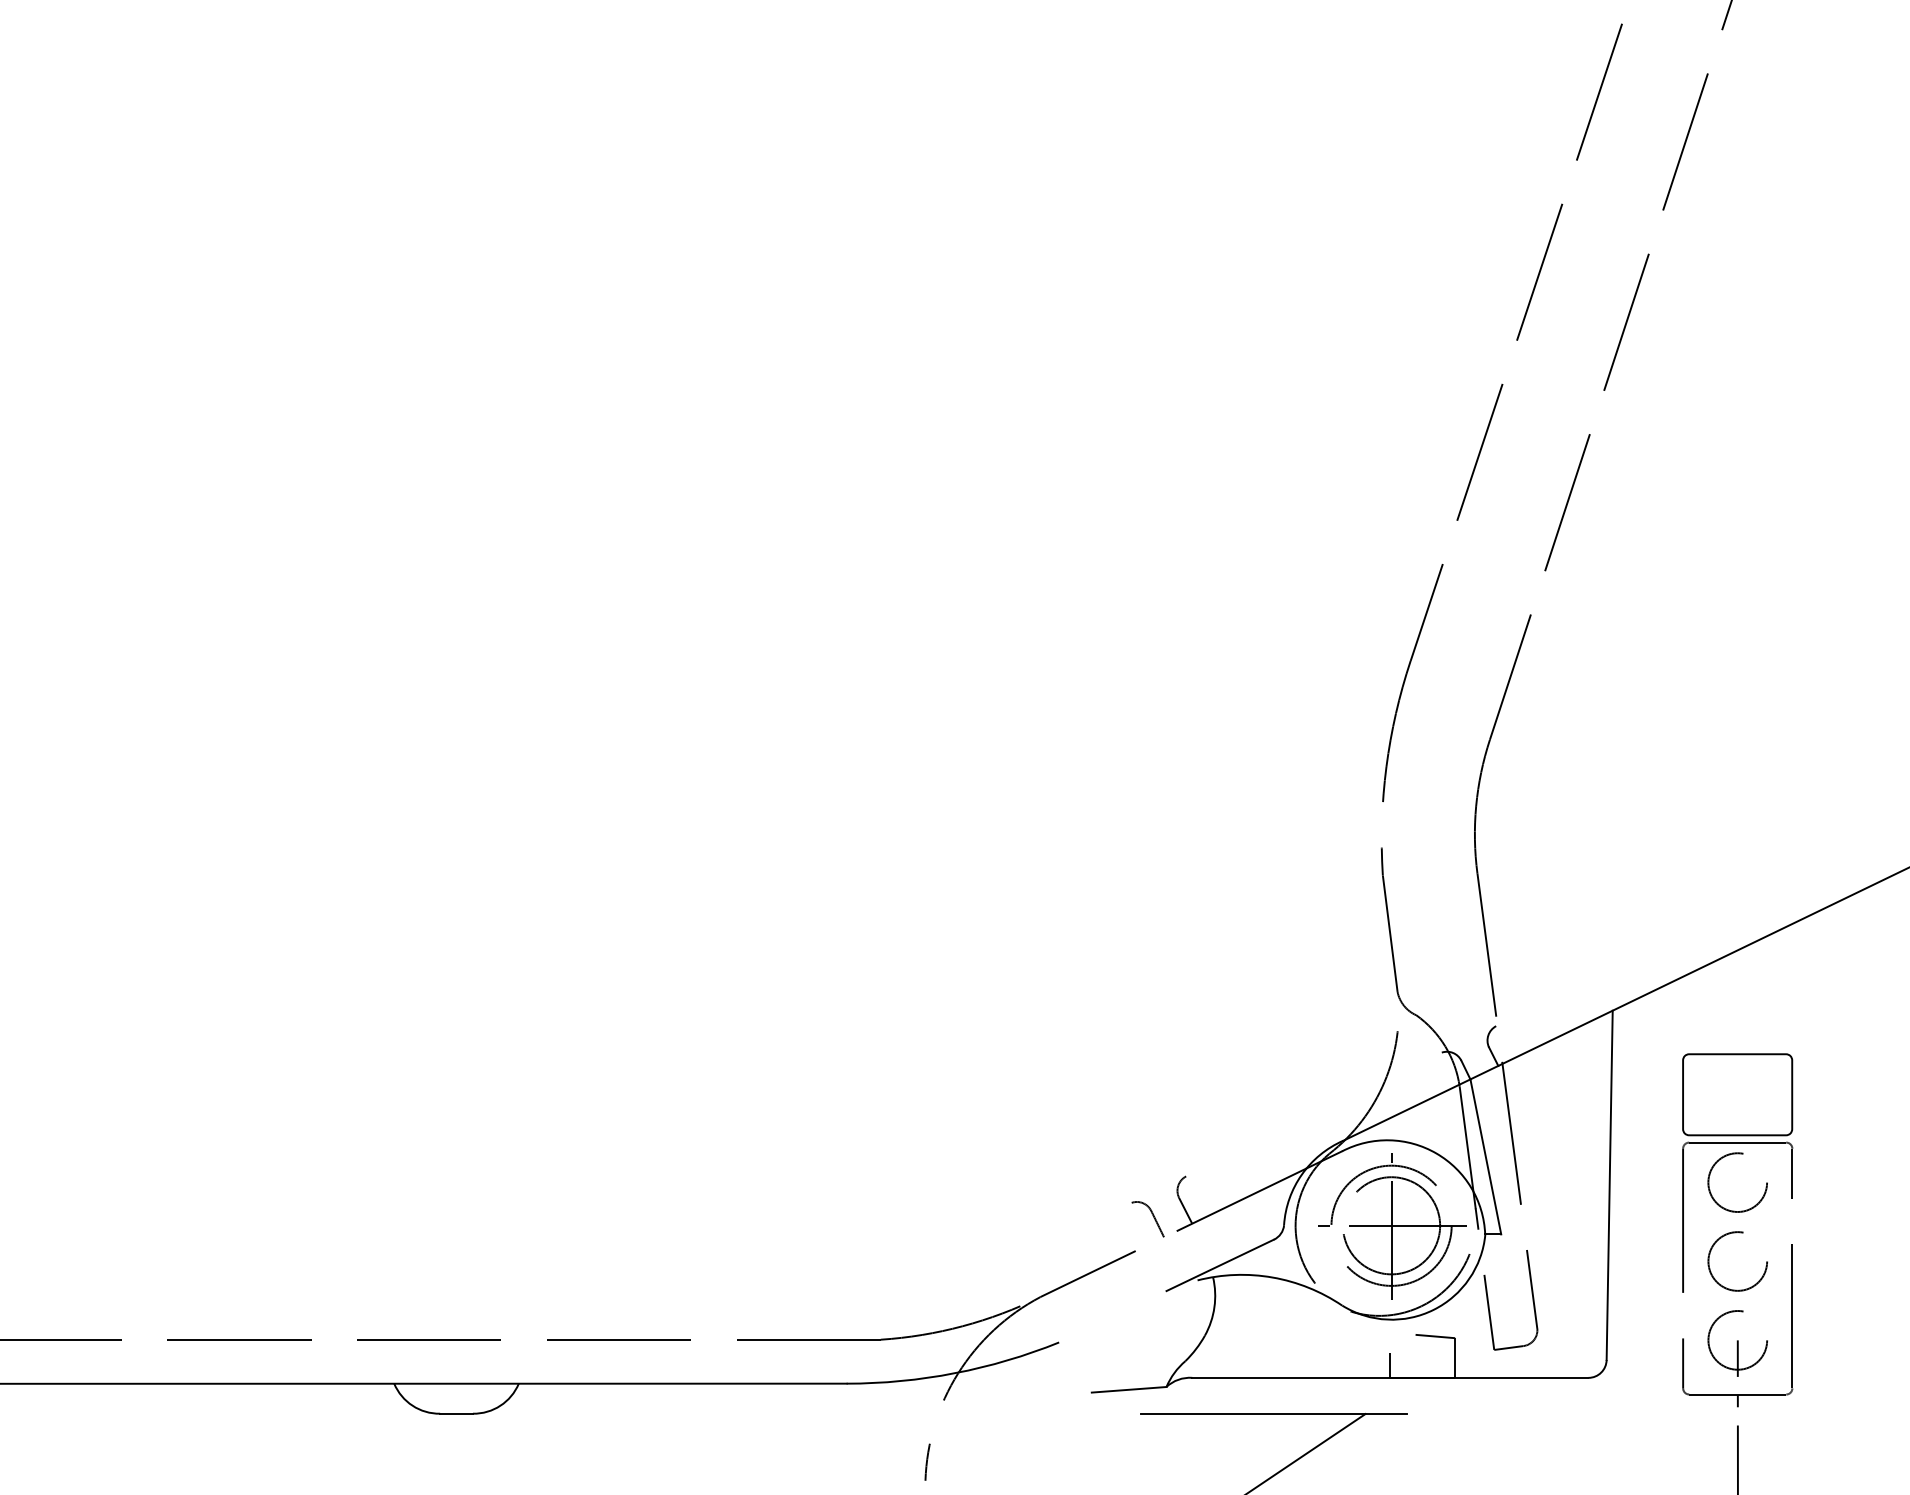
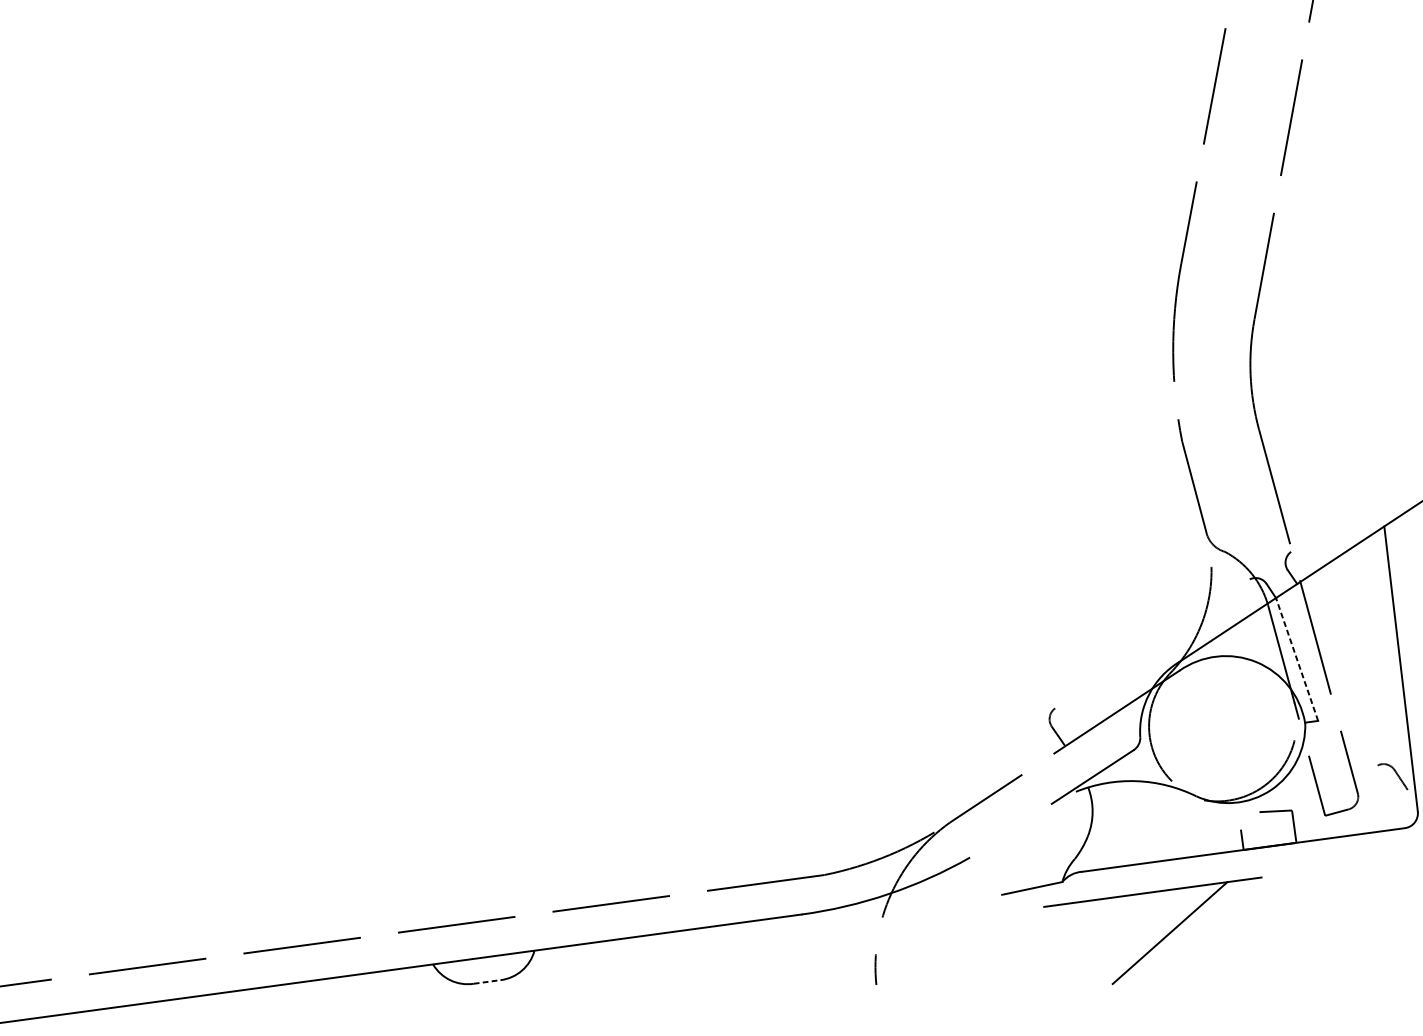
line: (1485, 1156) -> (1296, 659), solid -> dashed
part: (1153, 1218) -> (1397, 775), moved
part: (1392, 1226) -> (1228, 726), removed
line: (457, 1413) -> (487, 981), solid -> dashed

